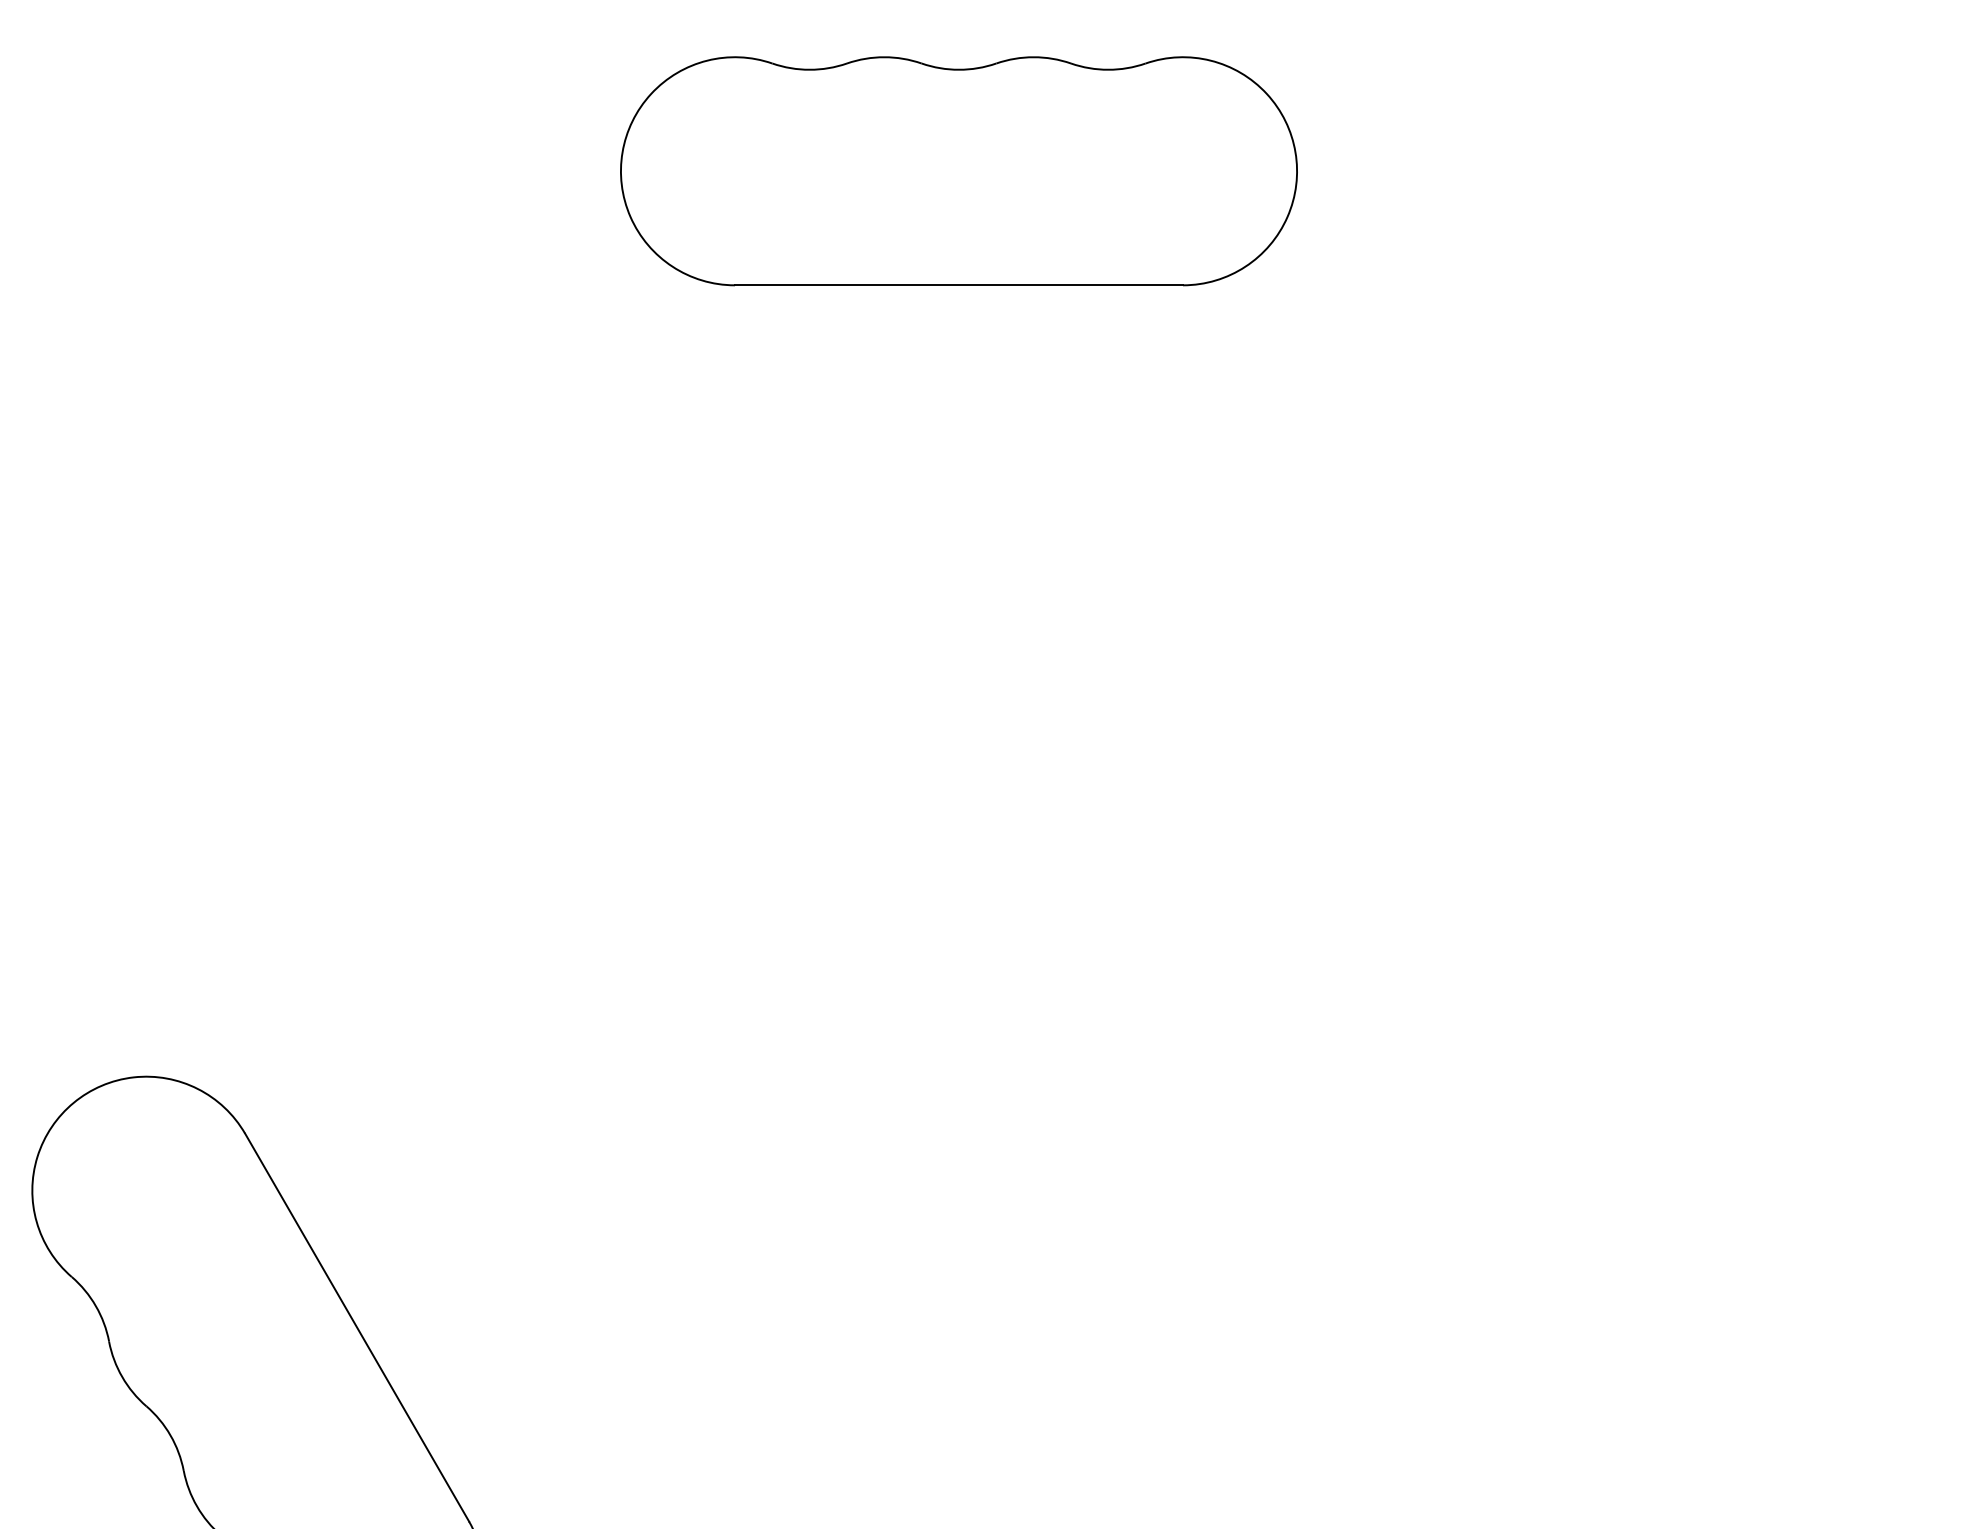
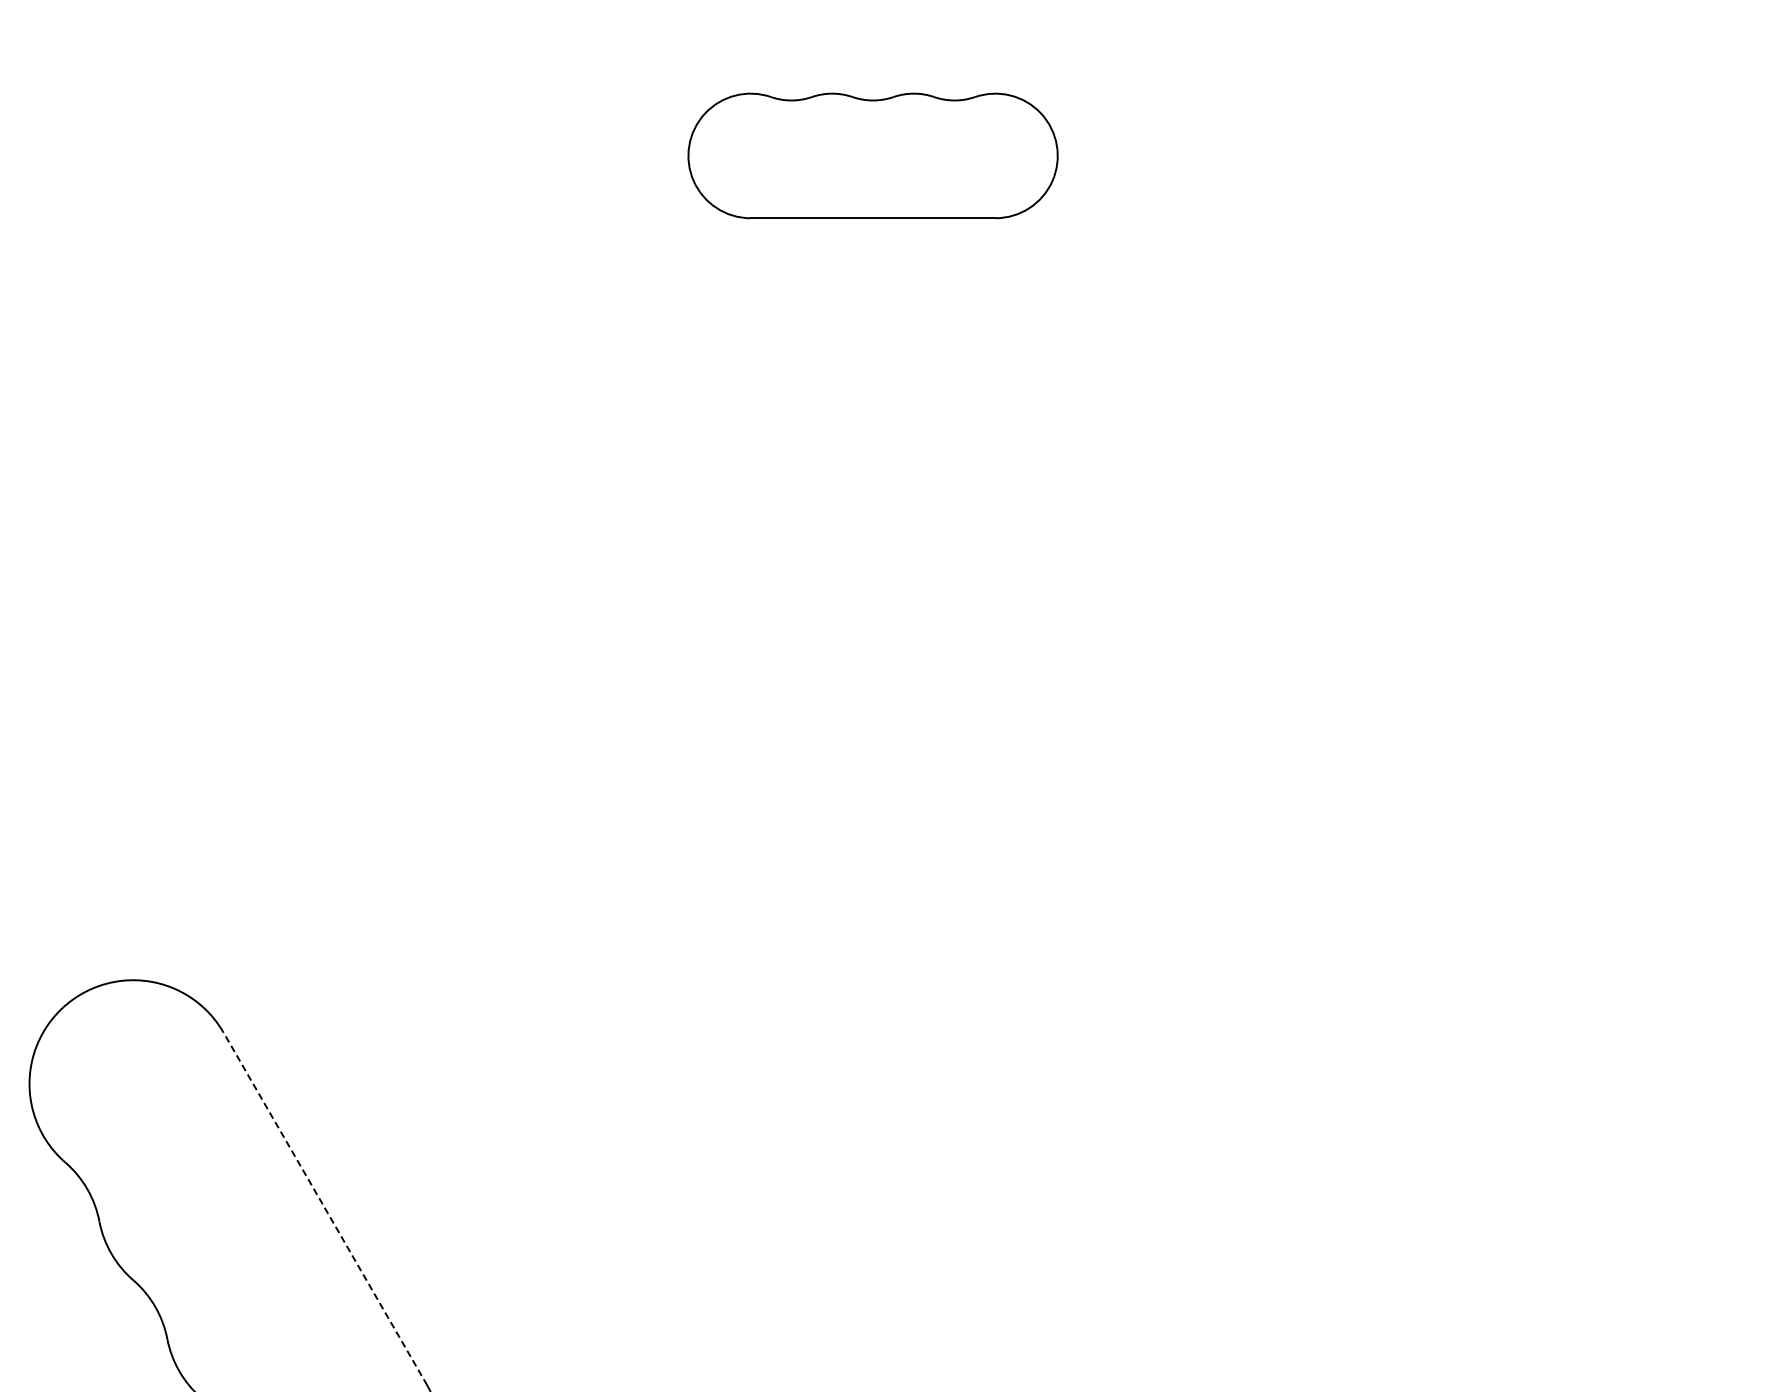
part: (958, 170) -> (872, 155), size x0.6
line: (357, 1327) -> (325, 1208), solid -> dashed

